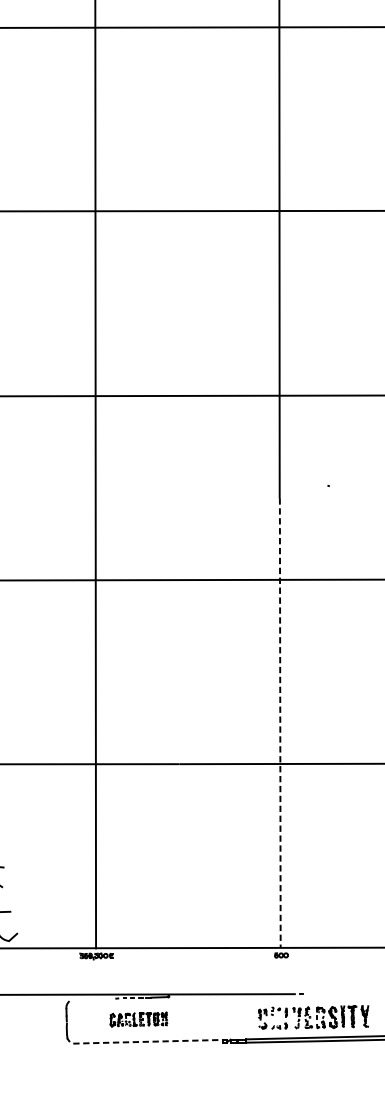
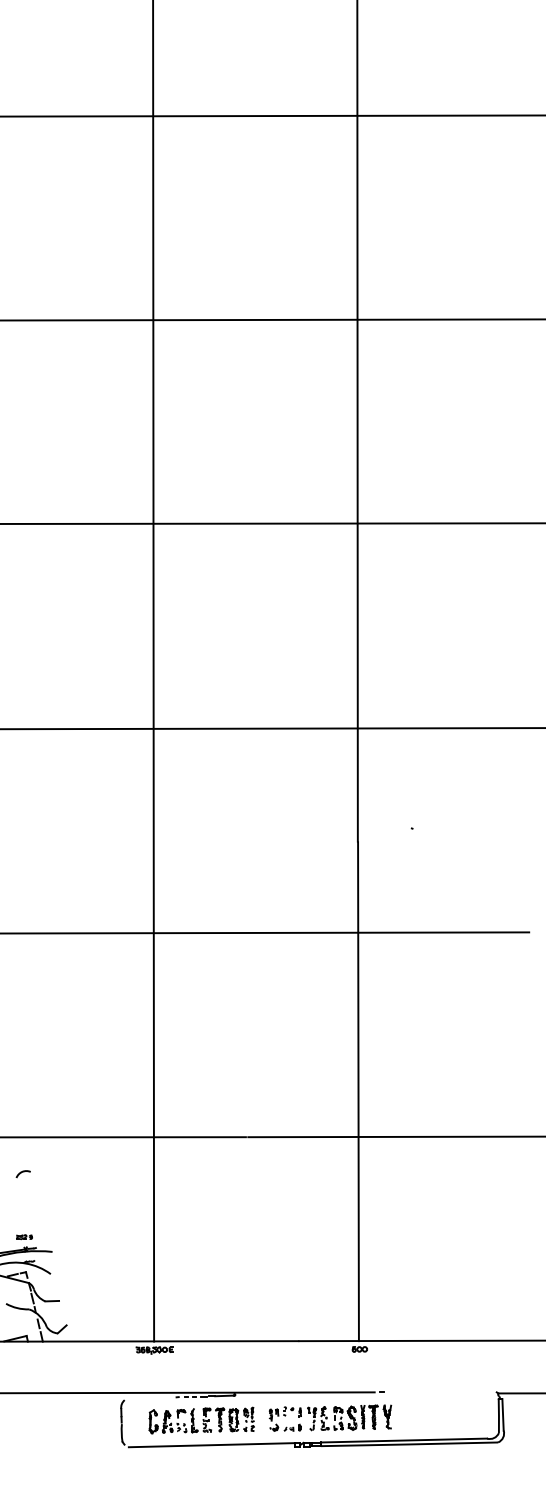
line: (280, 723) -> (358, 1092), dashed -> solid
part: (313, 1016) -> (330, 1417), moved
part: (138, 1019) -> (201, 1420), size x1.67
line: (147, 1042) -> (211, 1445), dashed -> solid

